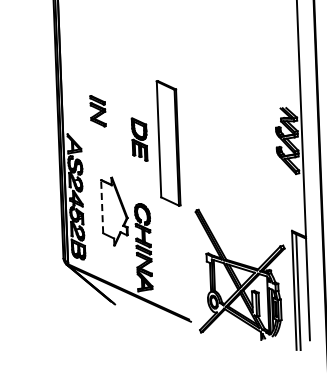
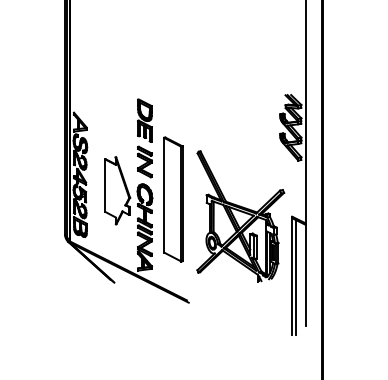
part: (97, 110) -> (144, 161), moved
part: (168, 143) -> (173, 199), moved
line: (102, 206) -> (105, 185), dashed -> solid
part: (241, 274) -> (240, 216), moved

